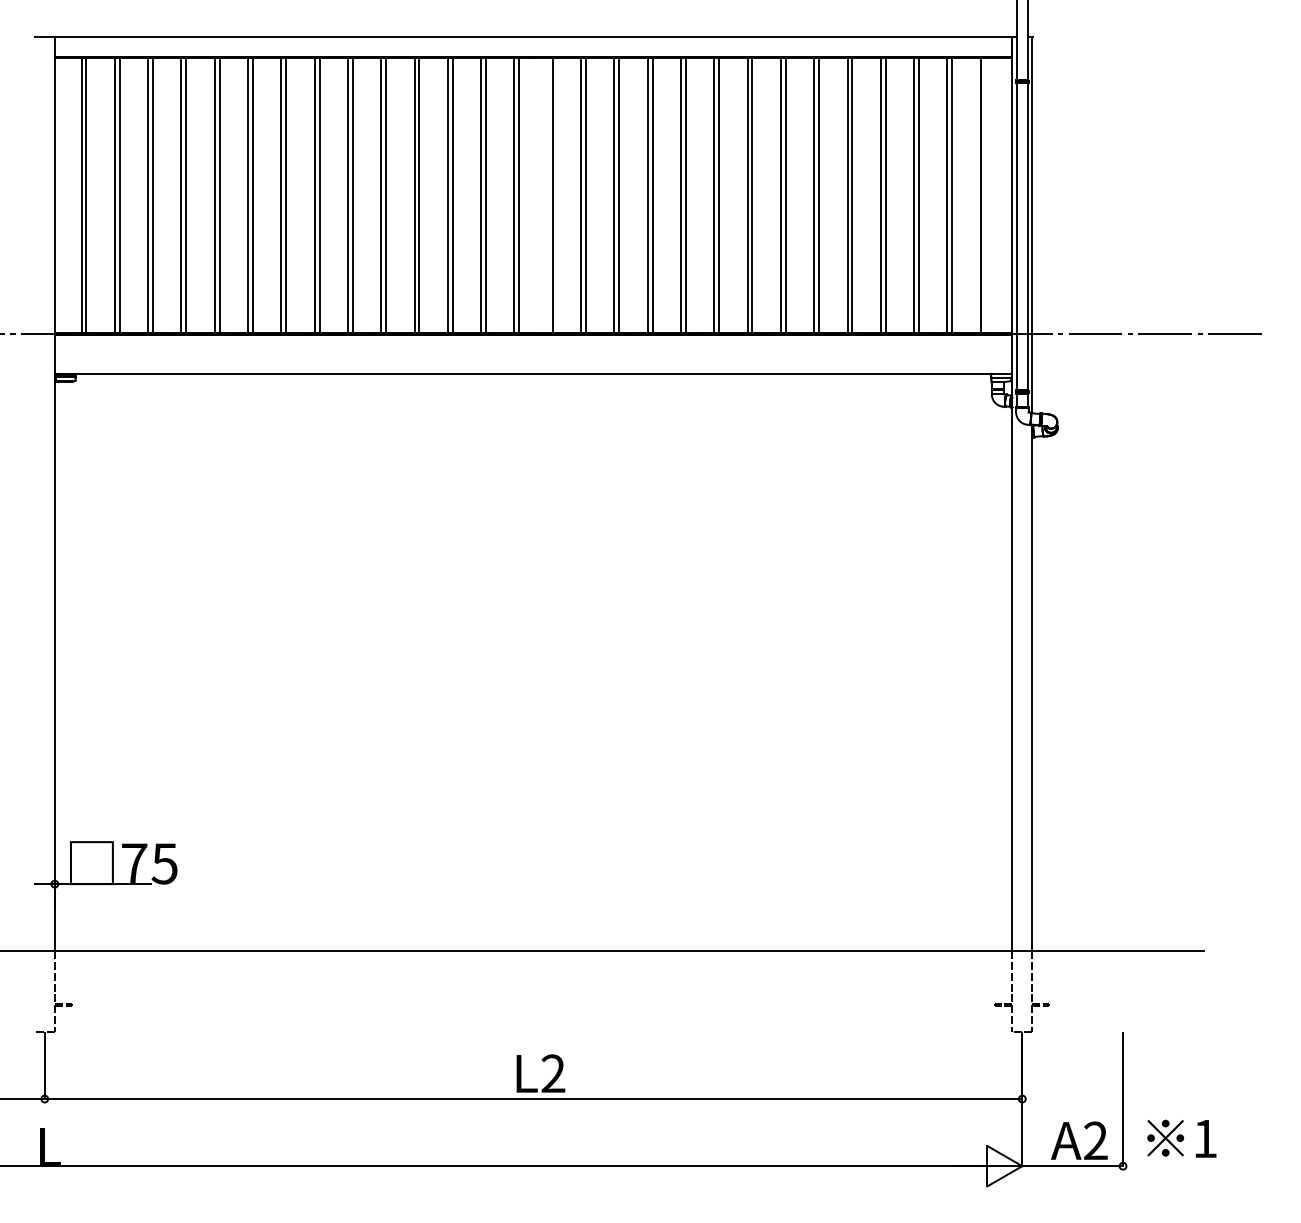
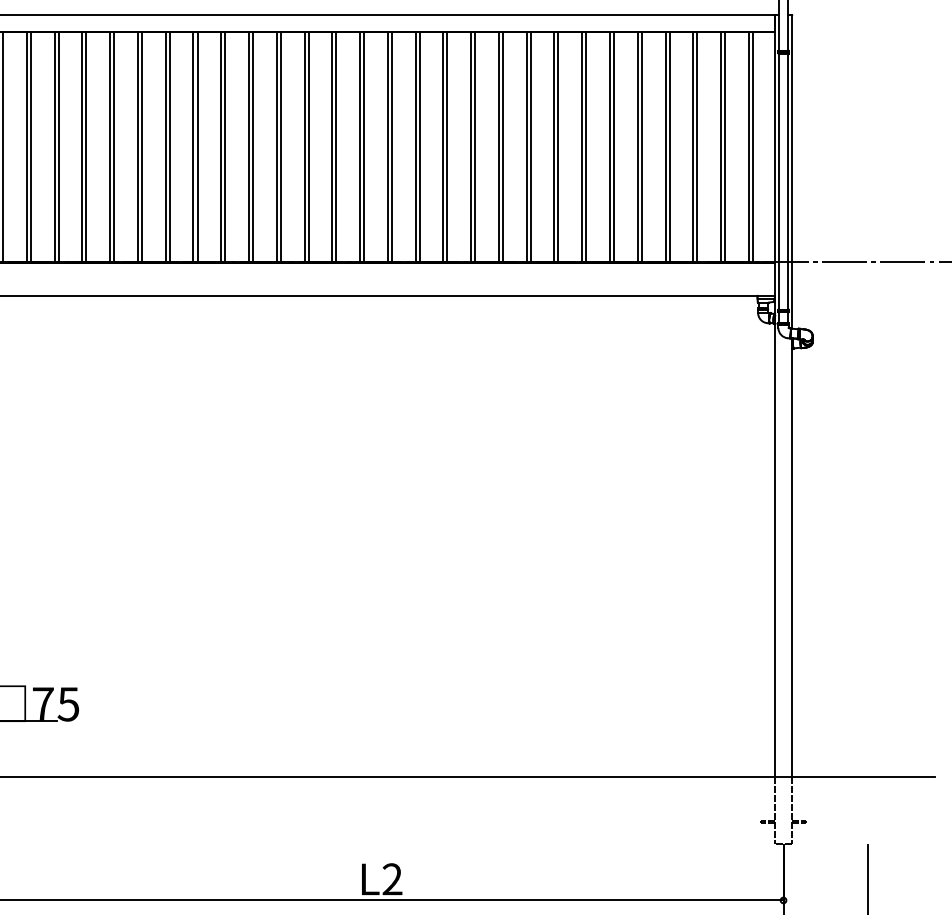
line: (547, 194) -> (387, 146), added
line: (985, 194) -> (752, 146), added

